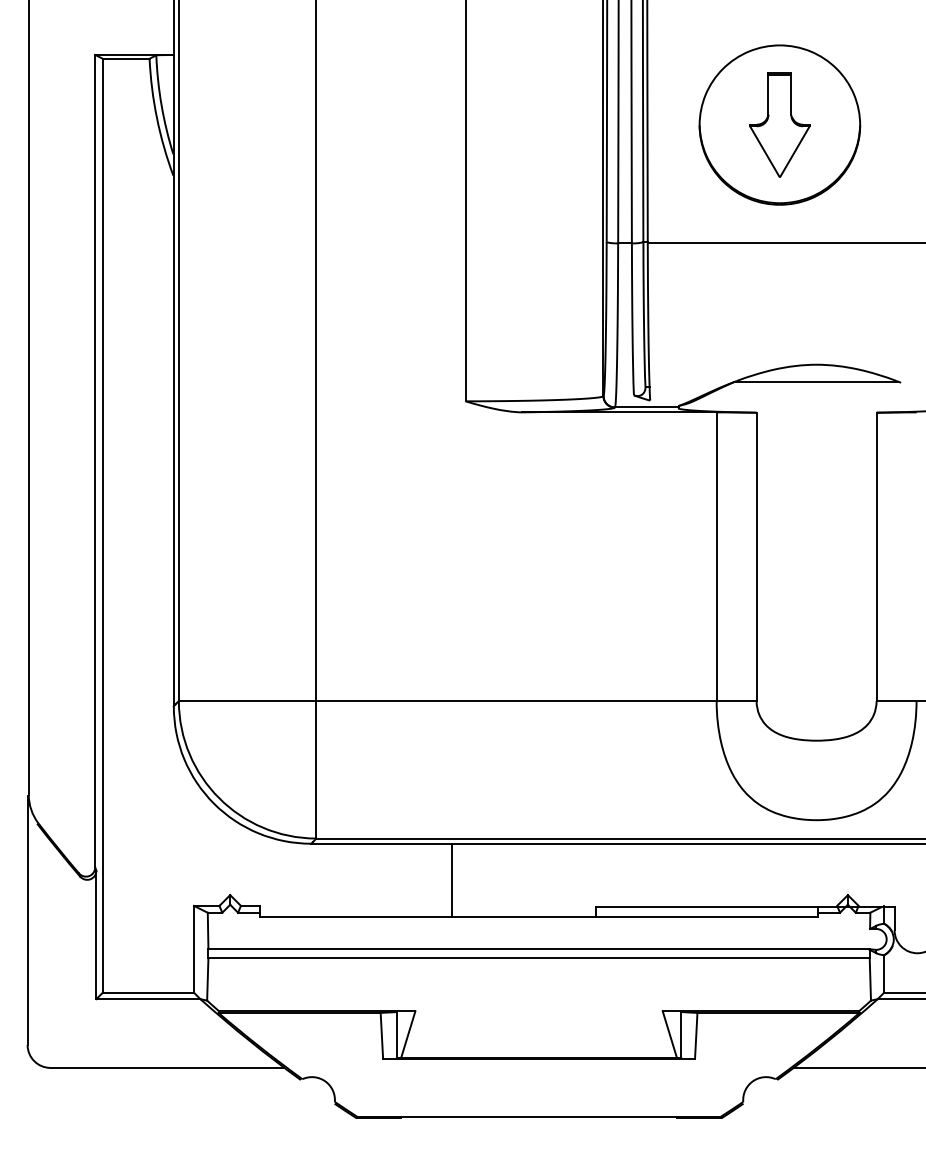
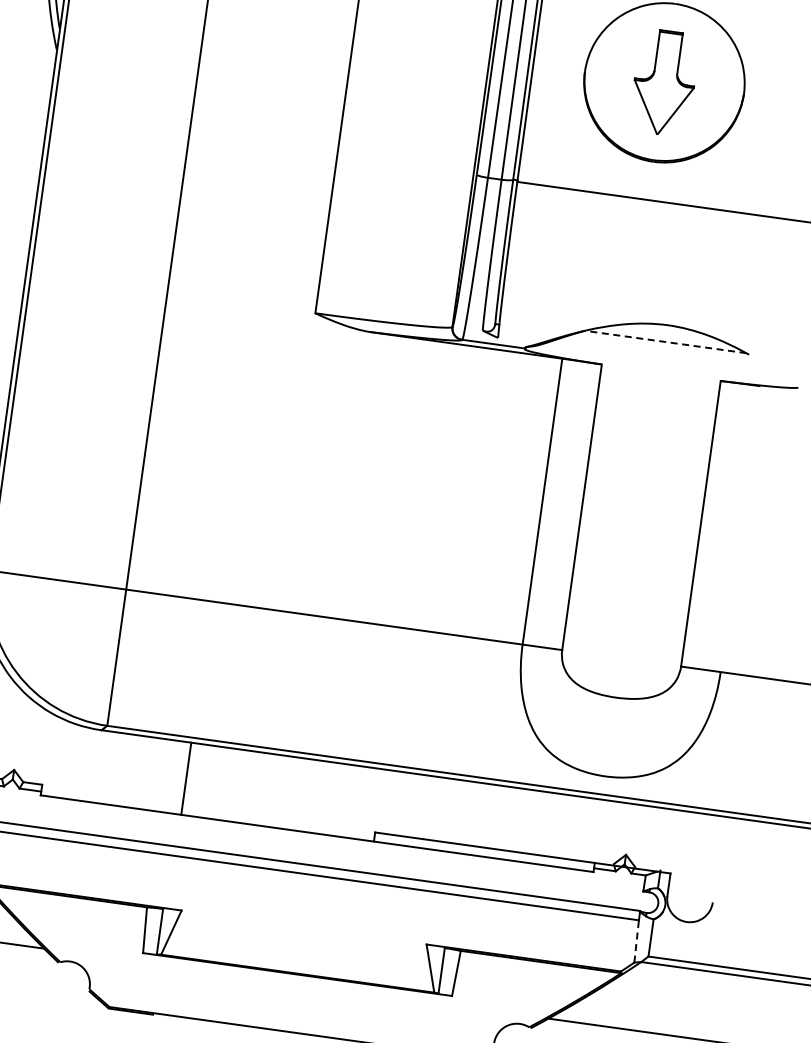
line: (816, 381) -> (665, 341), solid -> dashed
line: (451, 879) -> (185, 778), moved
line: (870, 978) -> (636, 940), solid -> dashed

